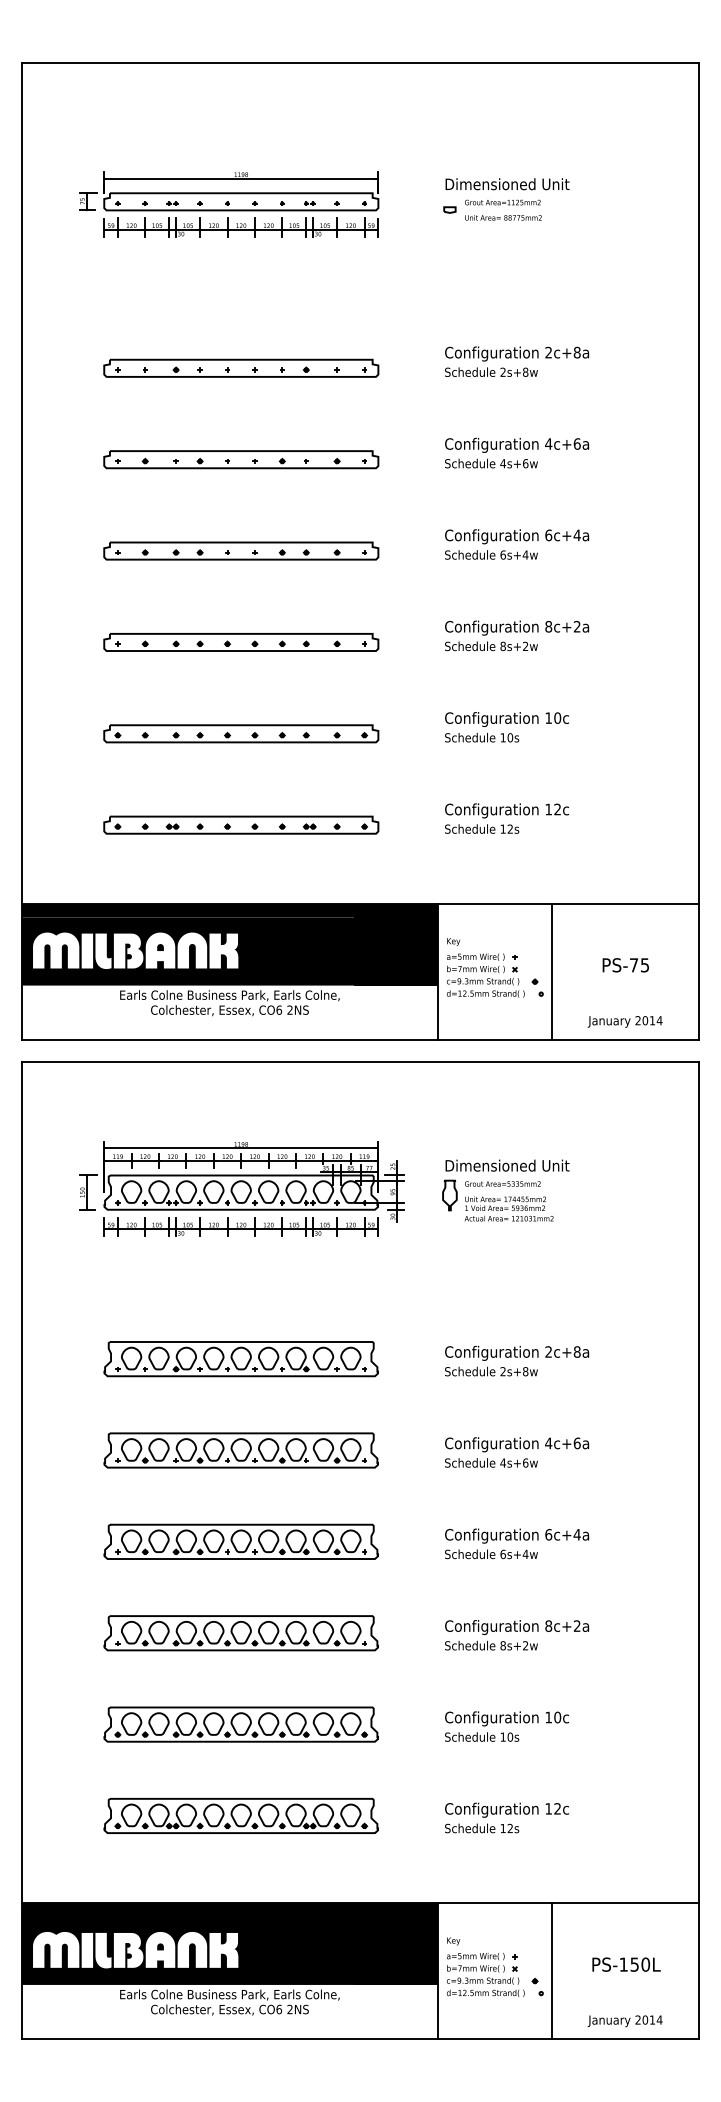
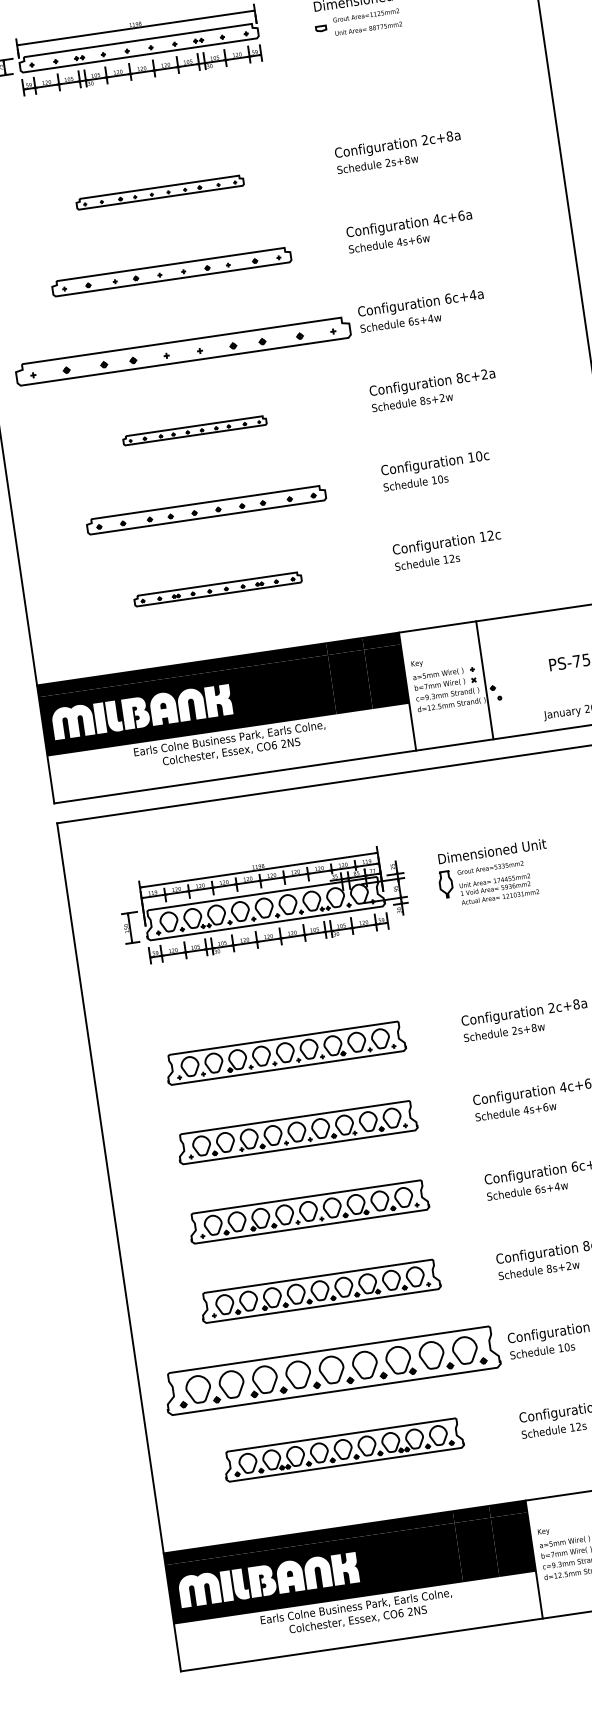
part: (241, 367) -> (160, 191), size x0.7
part: (241, 550) -> (183, 350), size x1.4
part: (241, 642) -> (194, 430), size x0.6
part: (241, 824) -> (218, 588), size x0.7
line: (552, 971) -> (485, 680), moved
part: (240, 1724) -> (331, 1370), size x1.4

